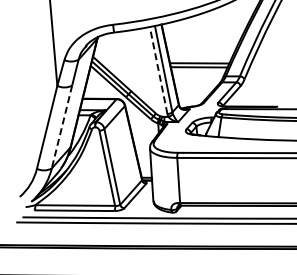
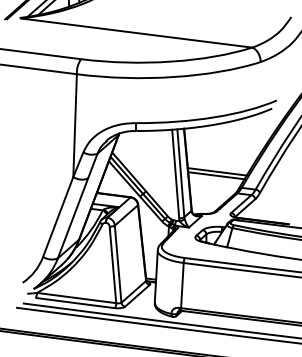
line: (158, 70) -> (175, 173), dashed -> solid
line: (61, 127) -> (72, 218), dashed -> solid

